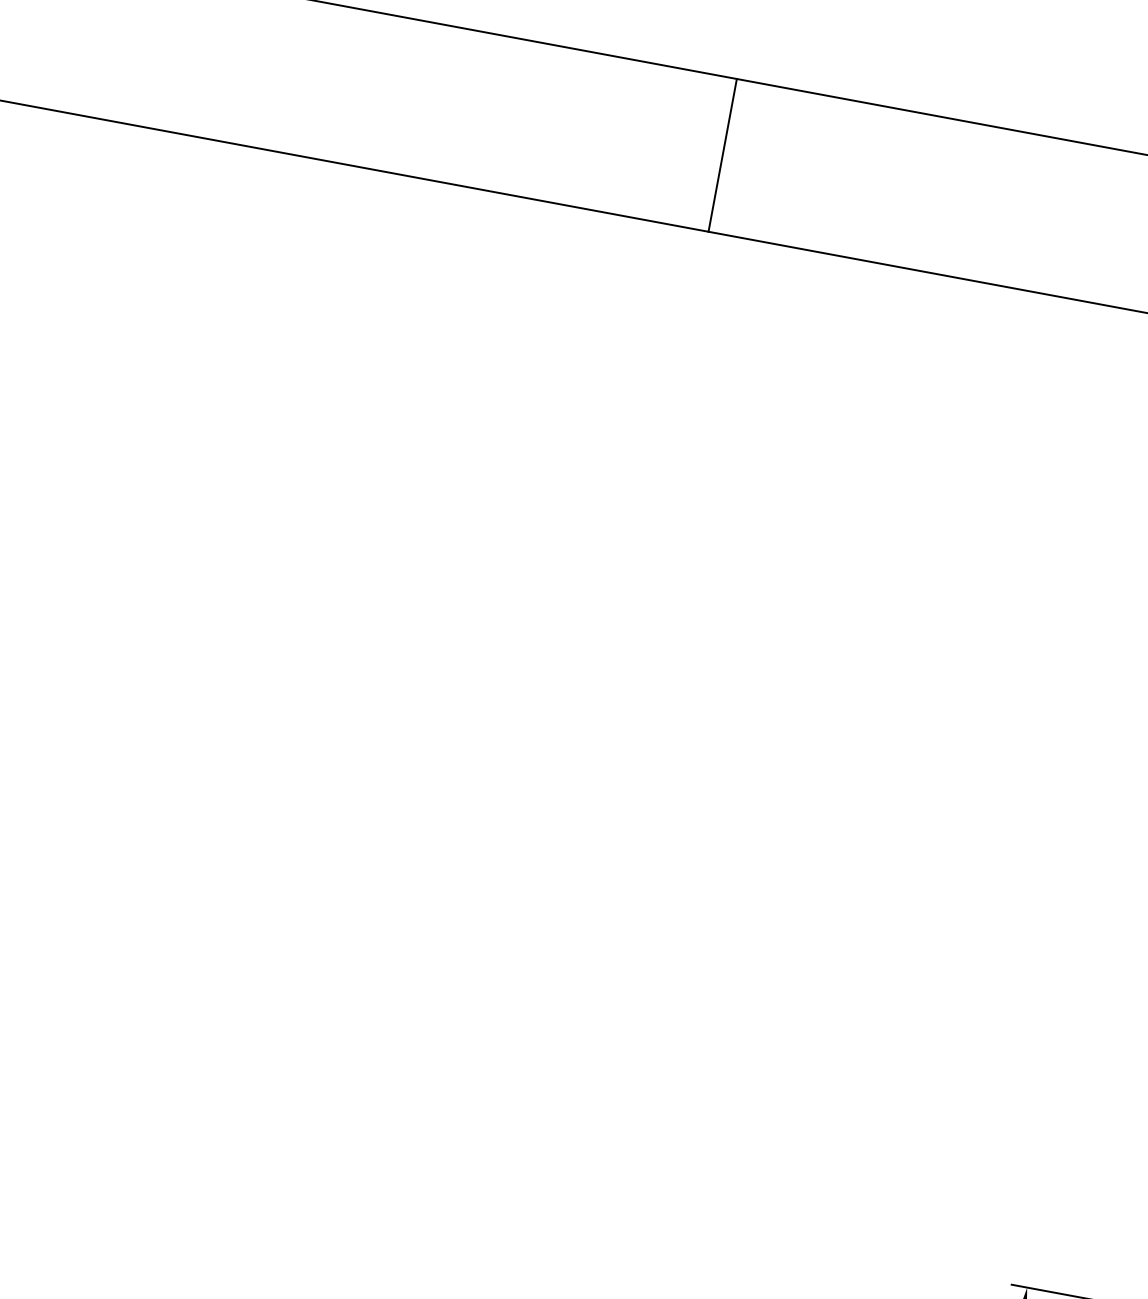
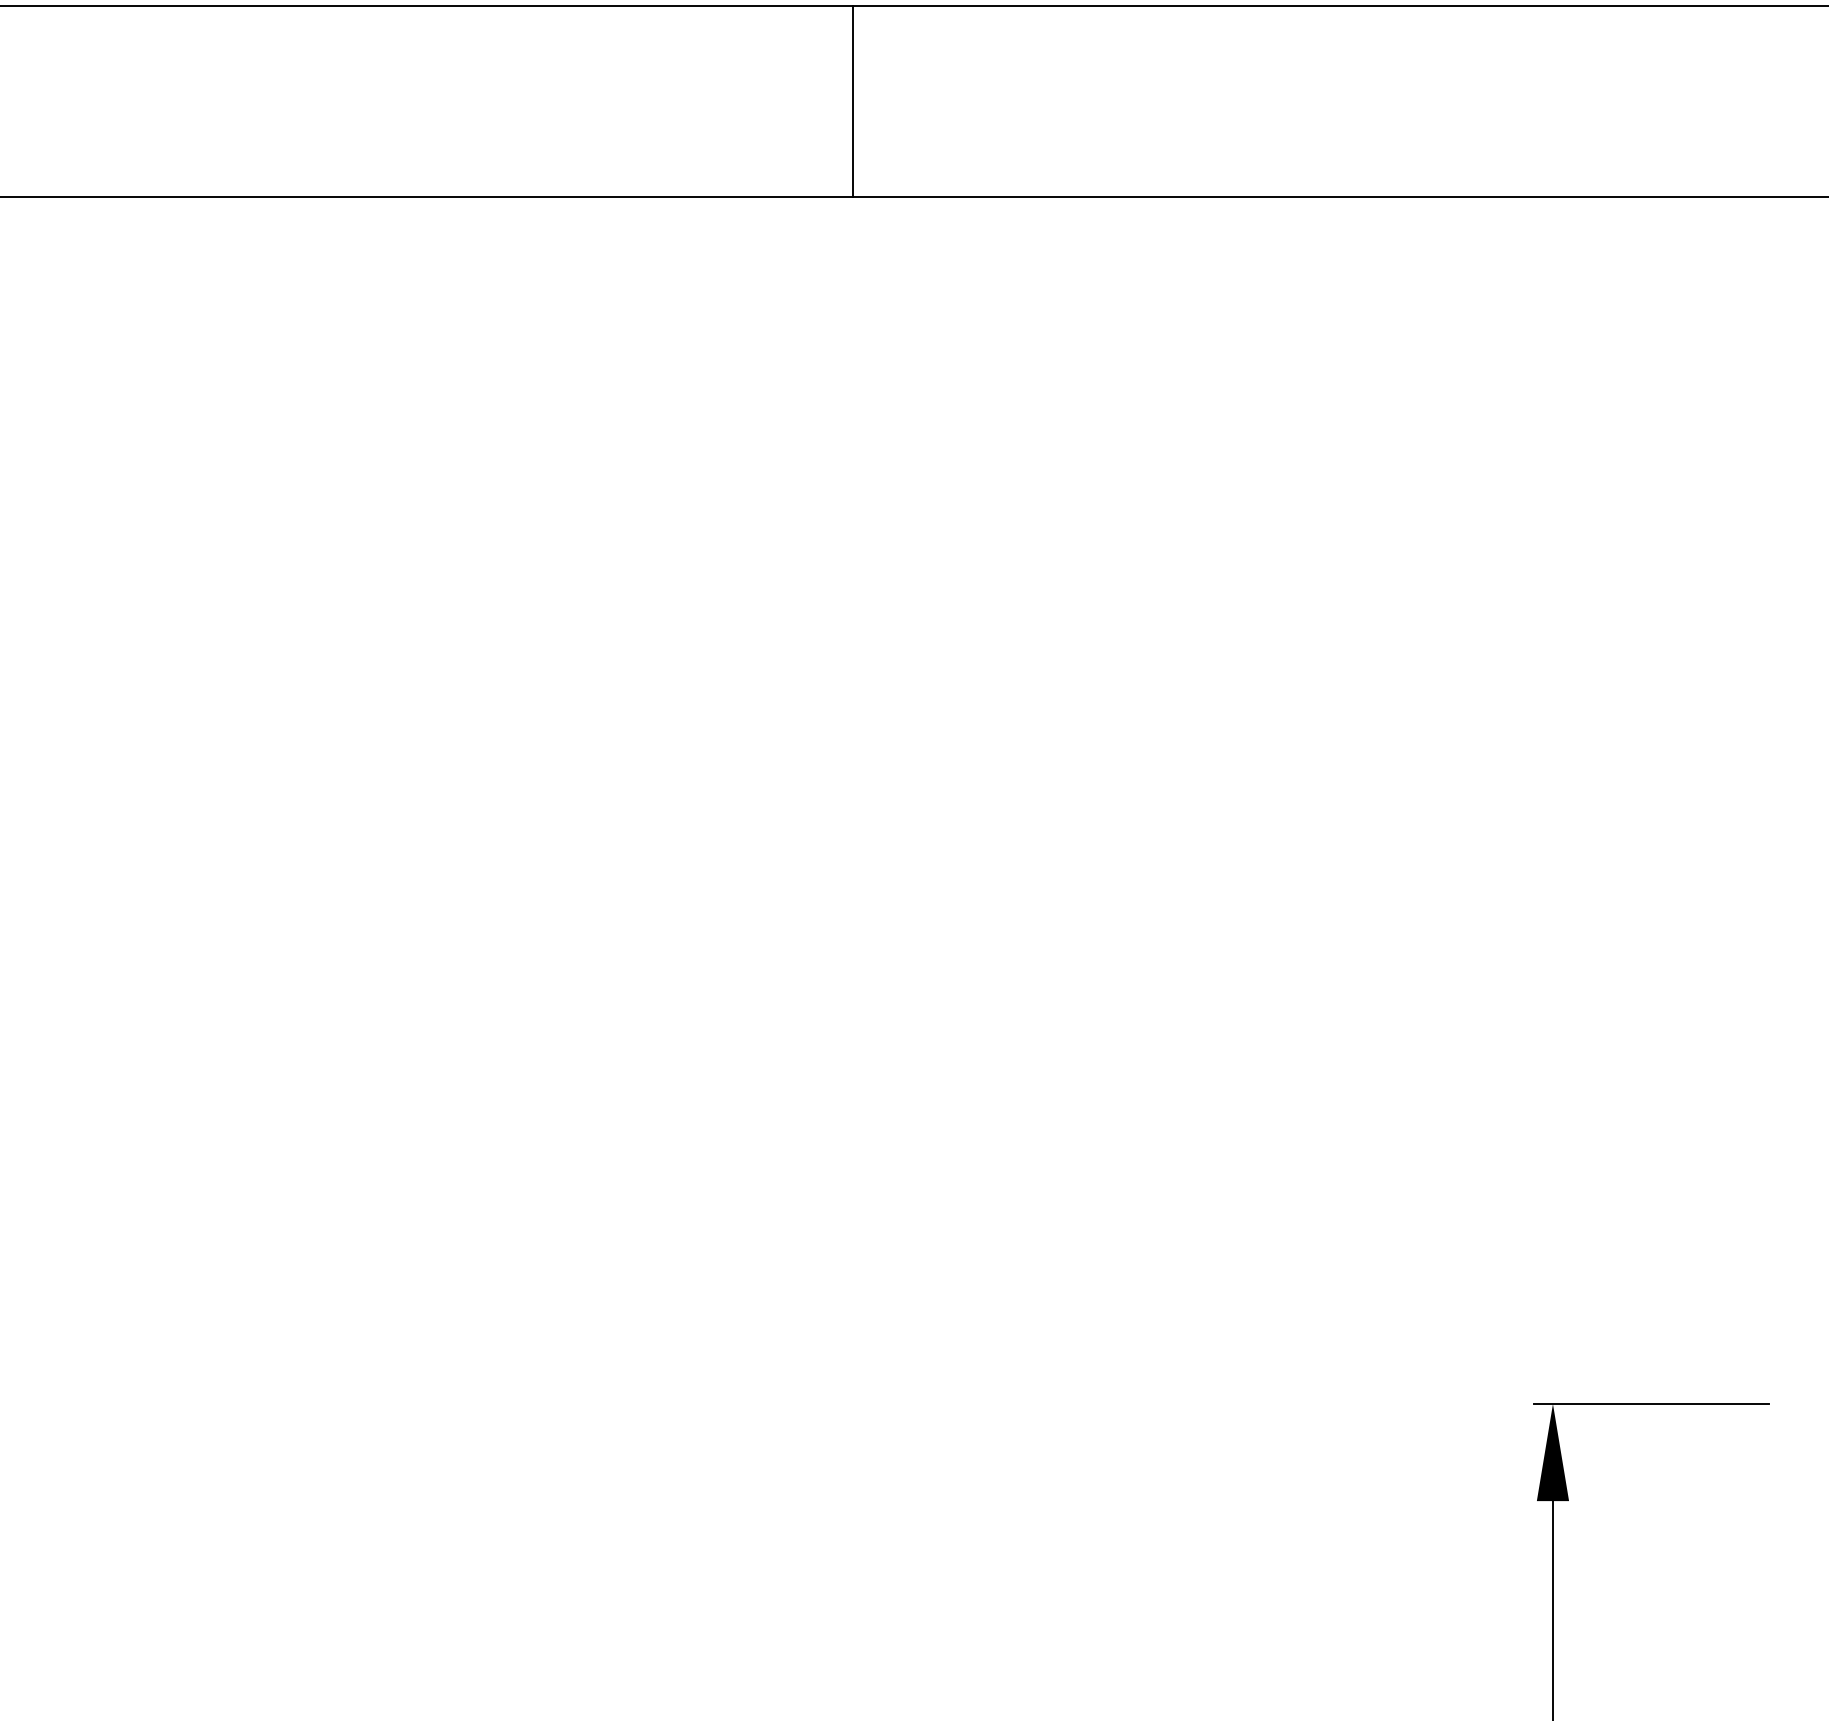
line: (722, 155) -> (853, 101), moved

